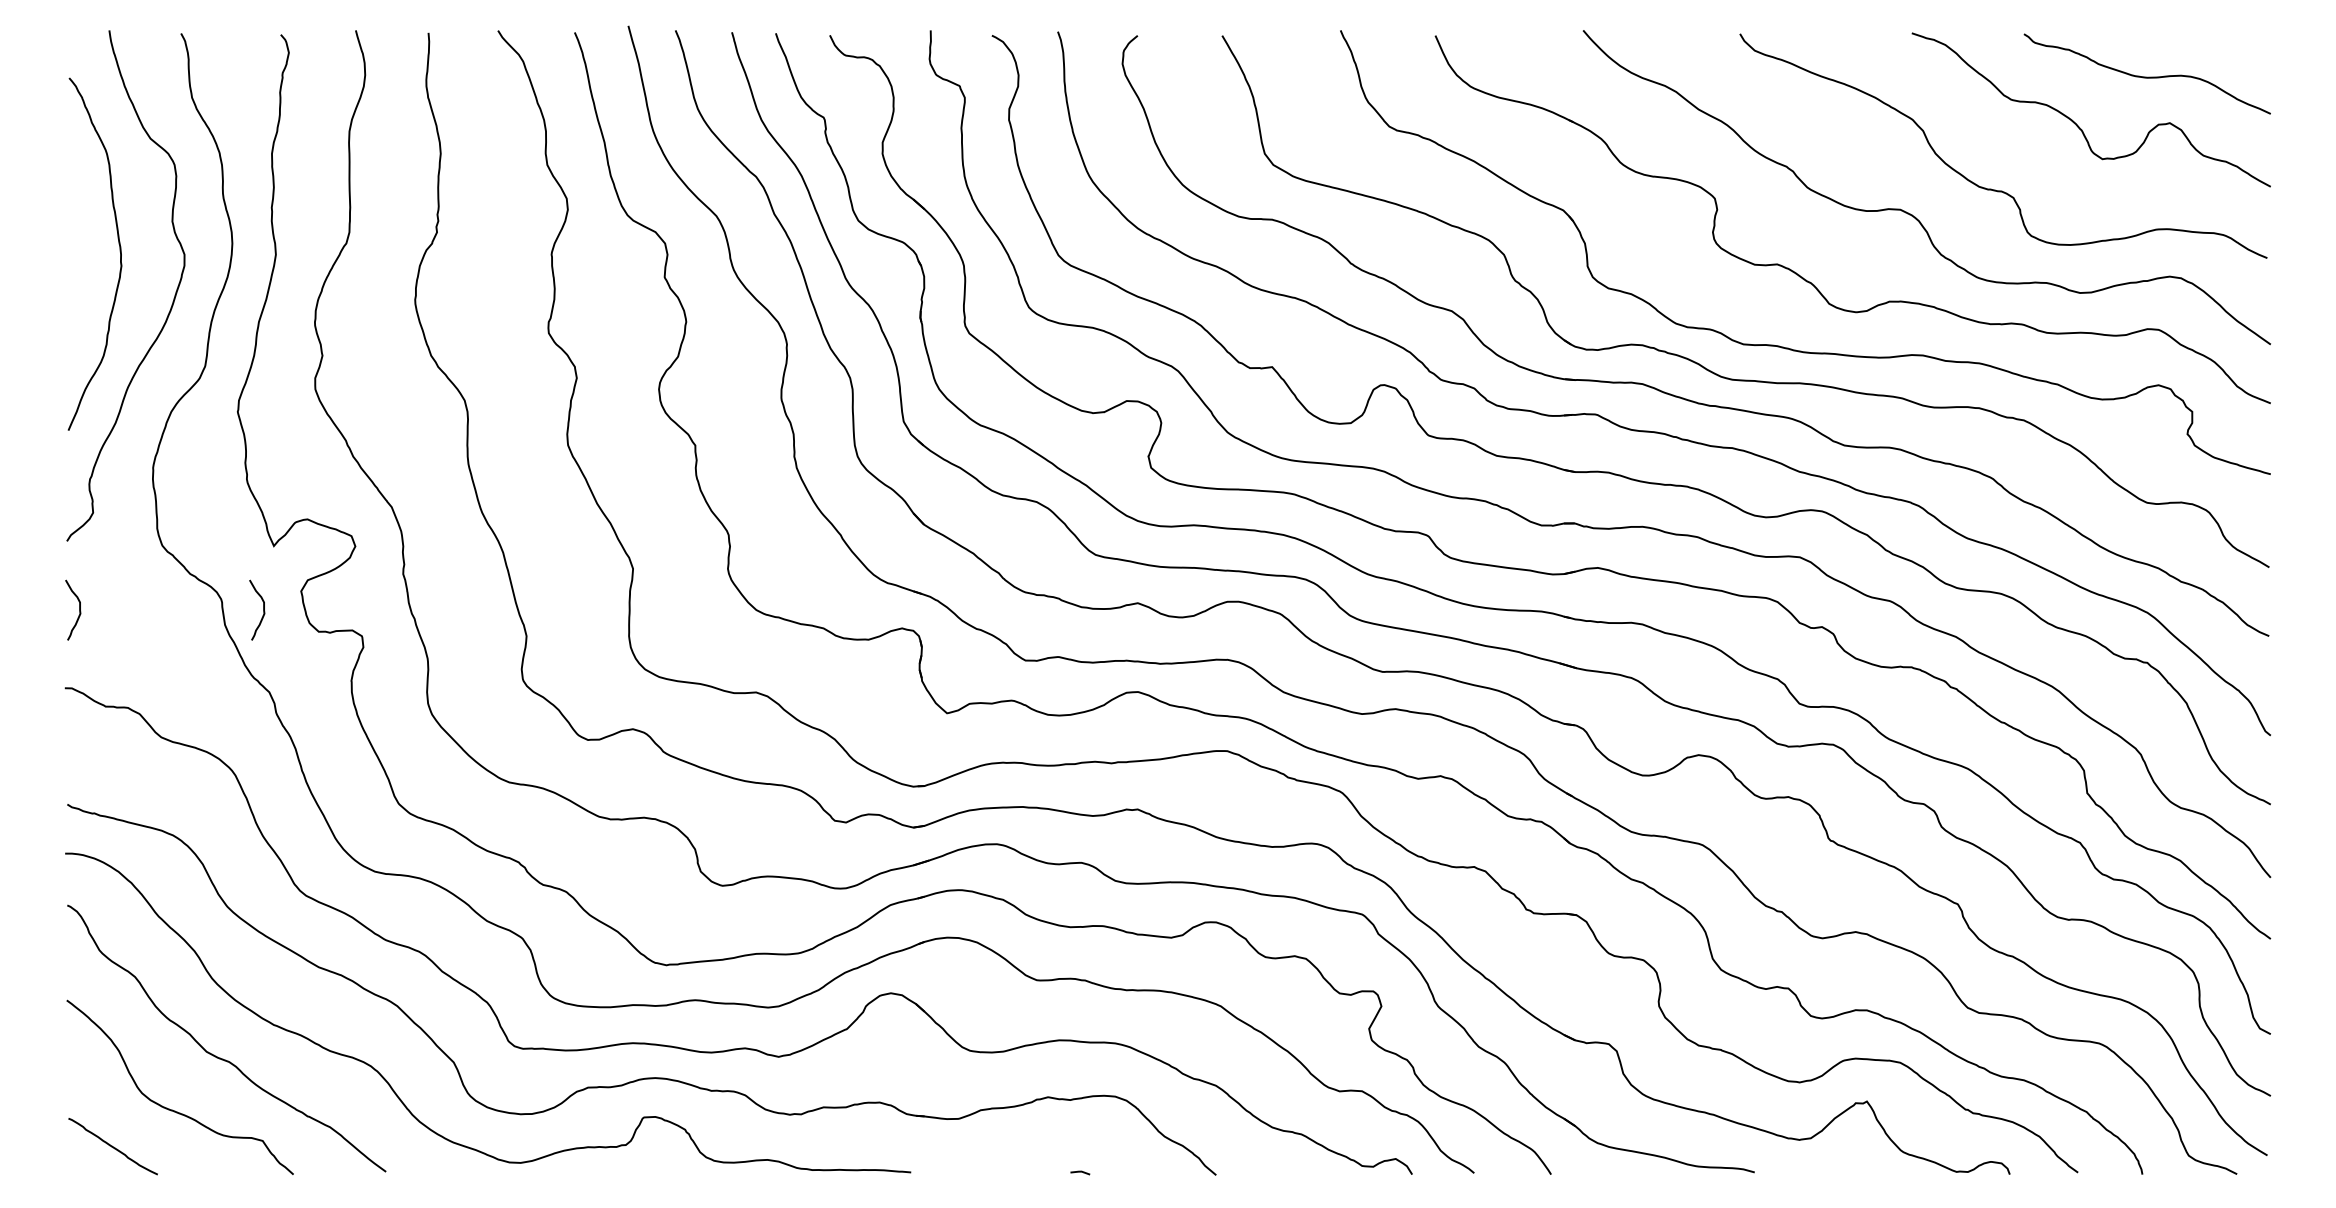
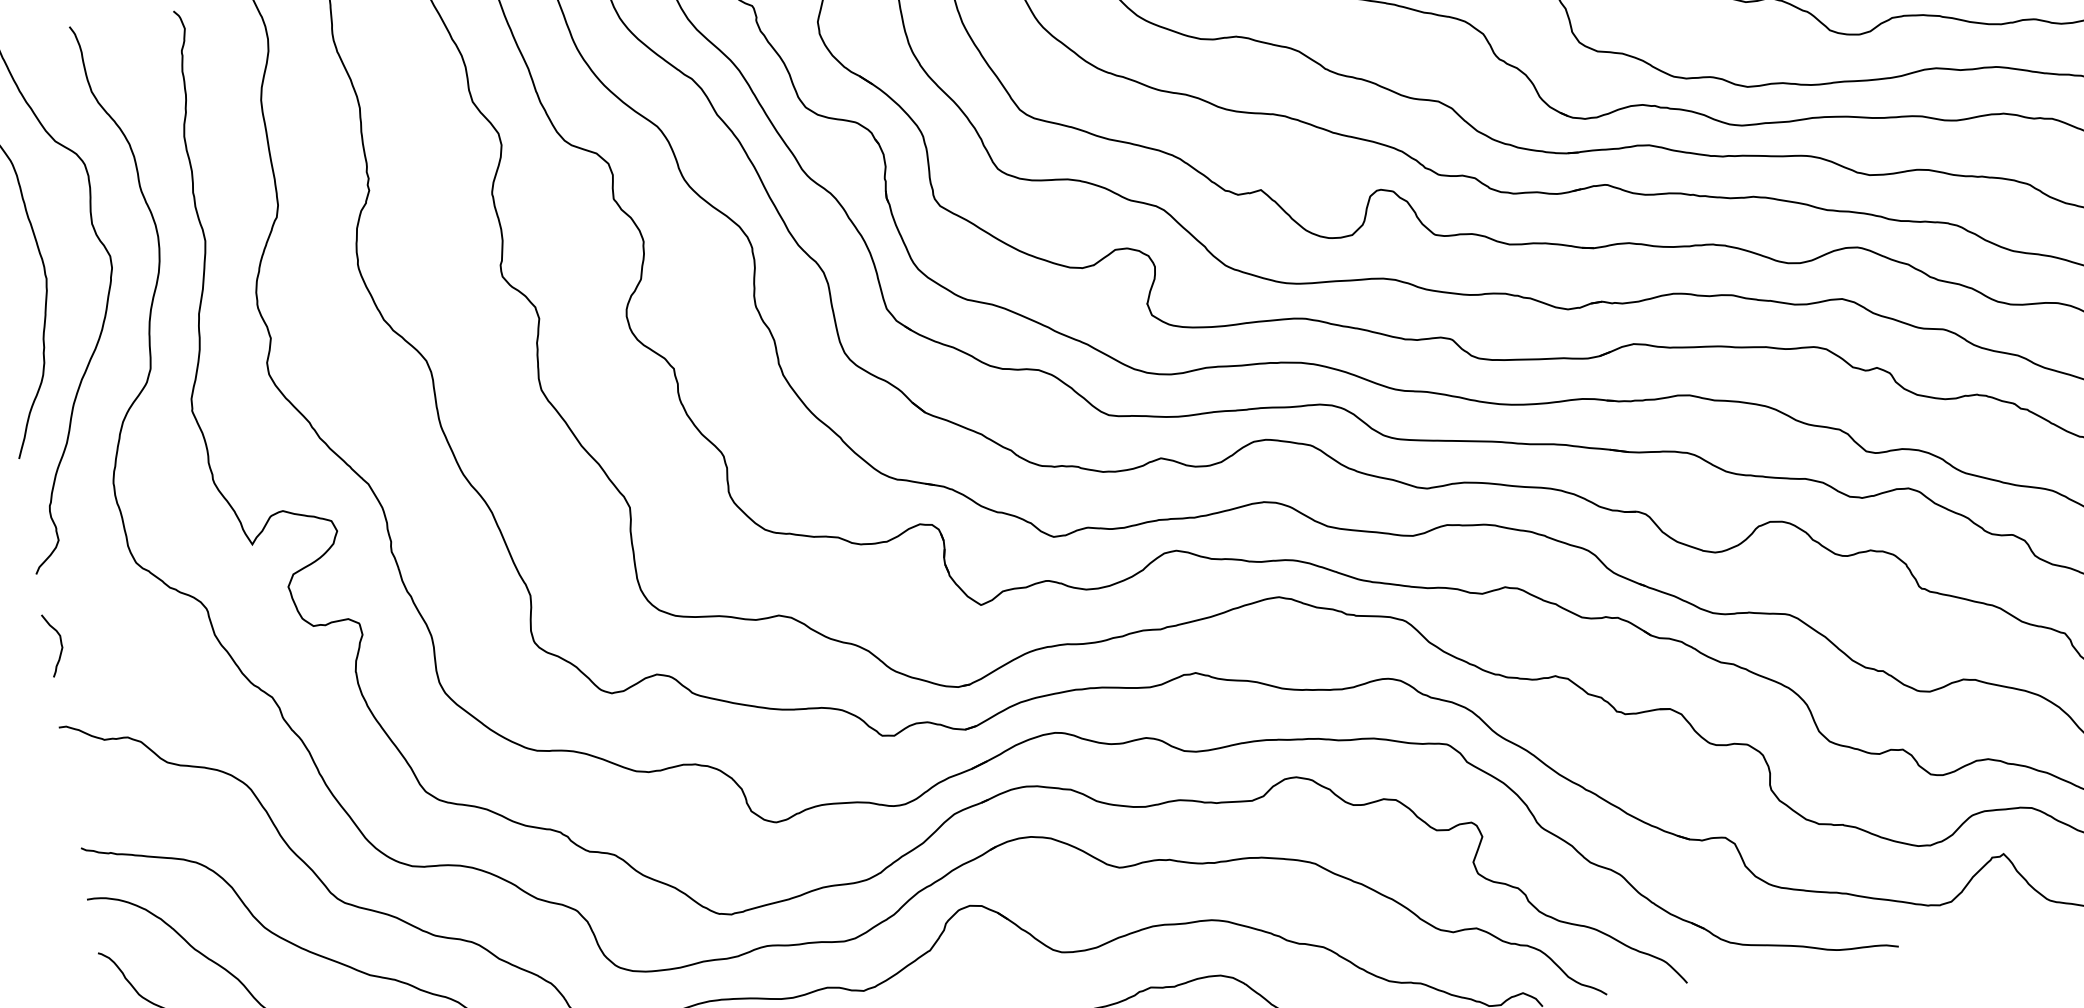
curve: (263, 609) -> (252, 612), removed

